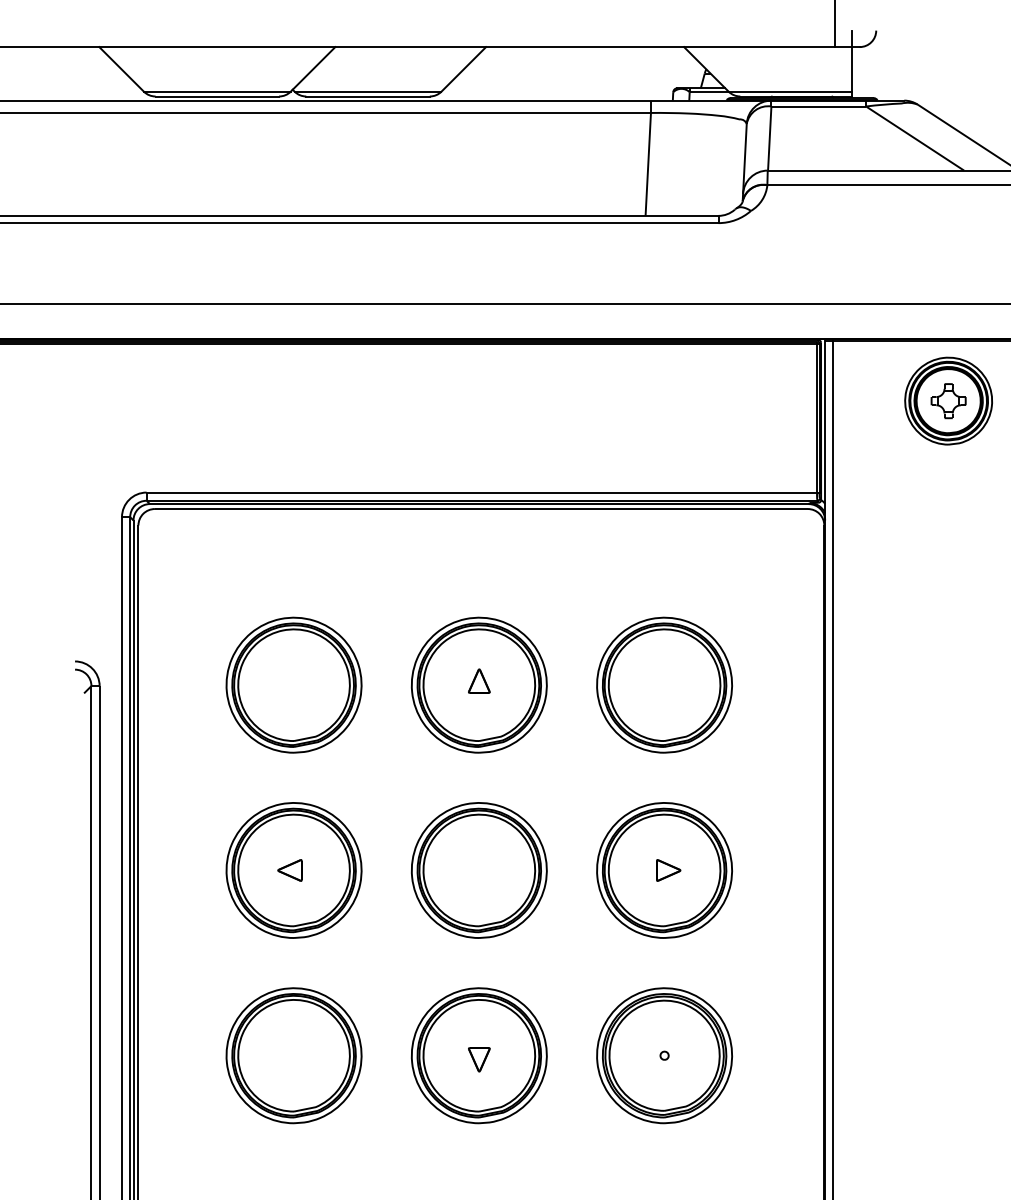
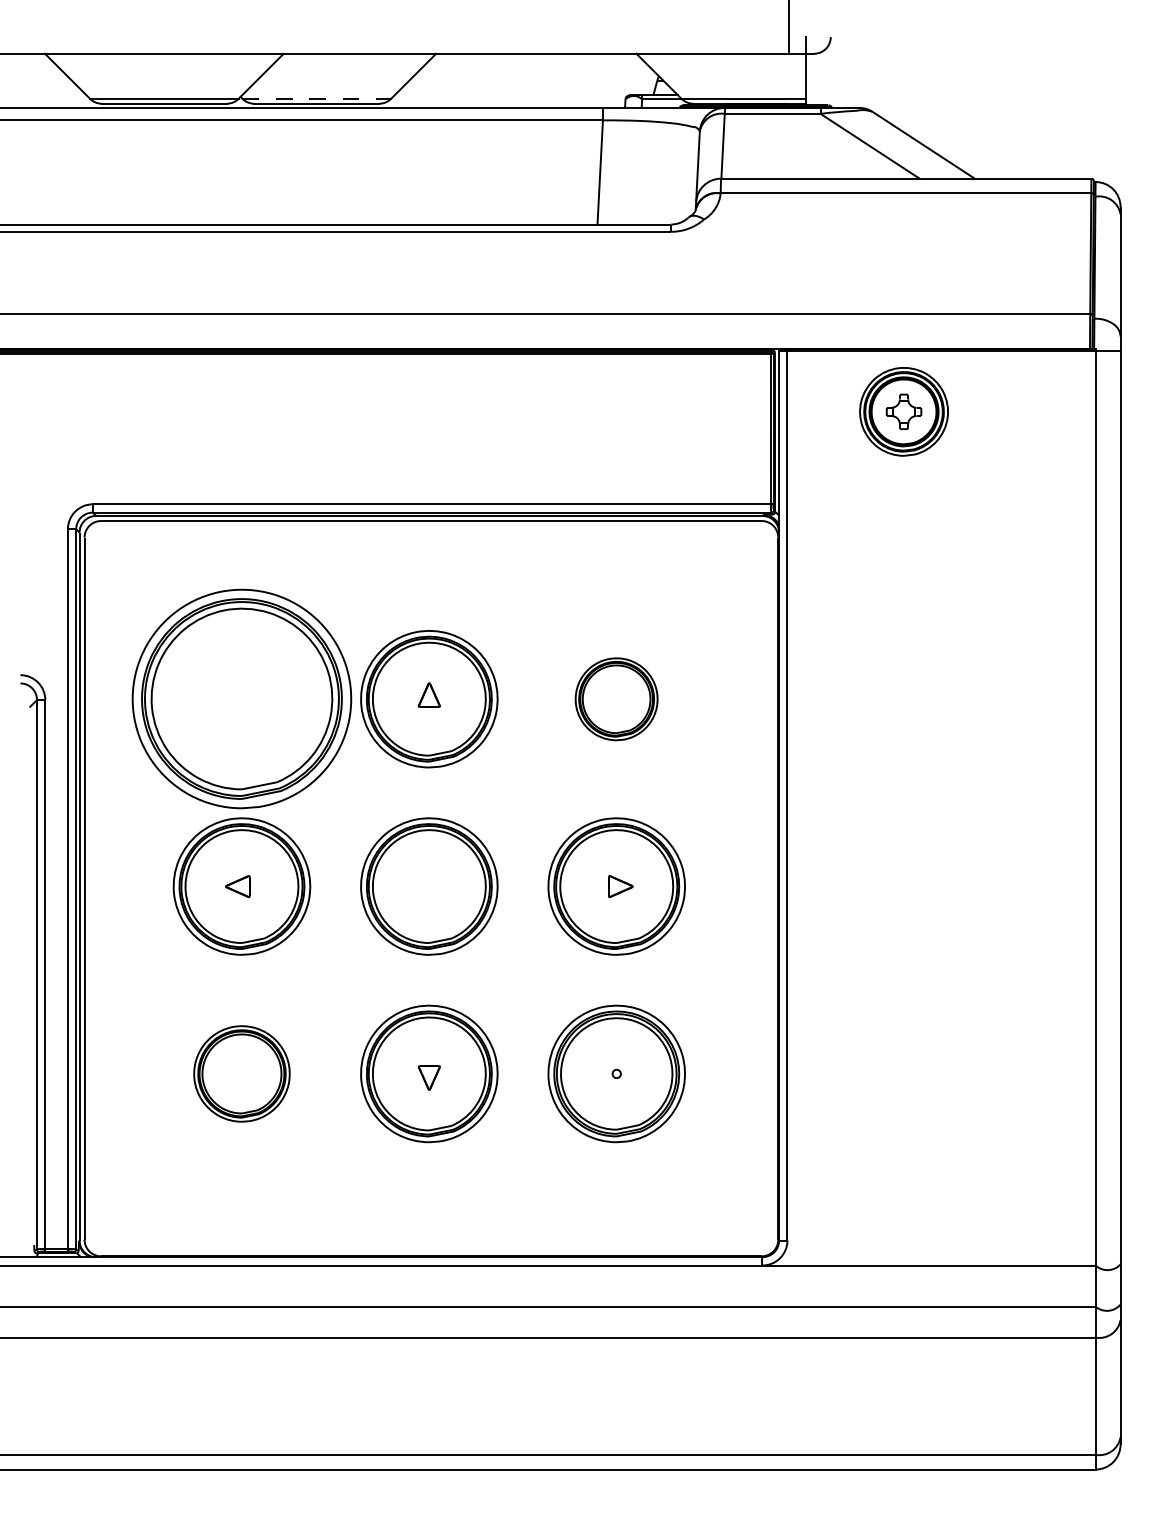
line: (368, 91) -> (317, 98), solid -> dashed
part: (293, 685) -> (241, 699), size x1.6
part: (664, 685) -> (616, 699), size x0.6
part: (293, 1055) -> (241, 1073), size x0.7

